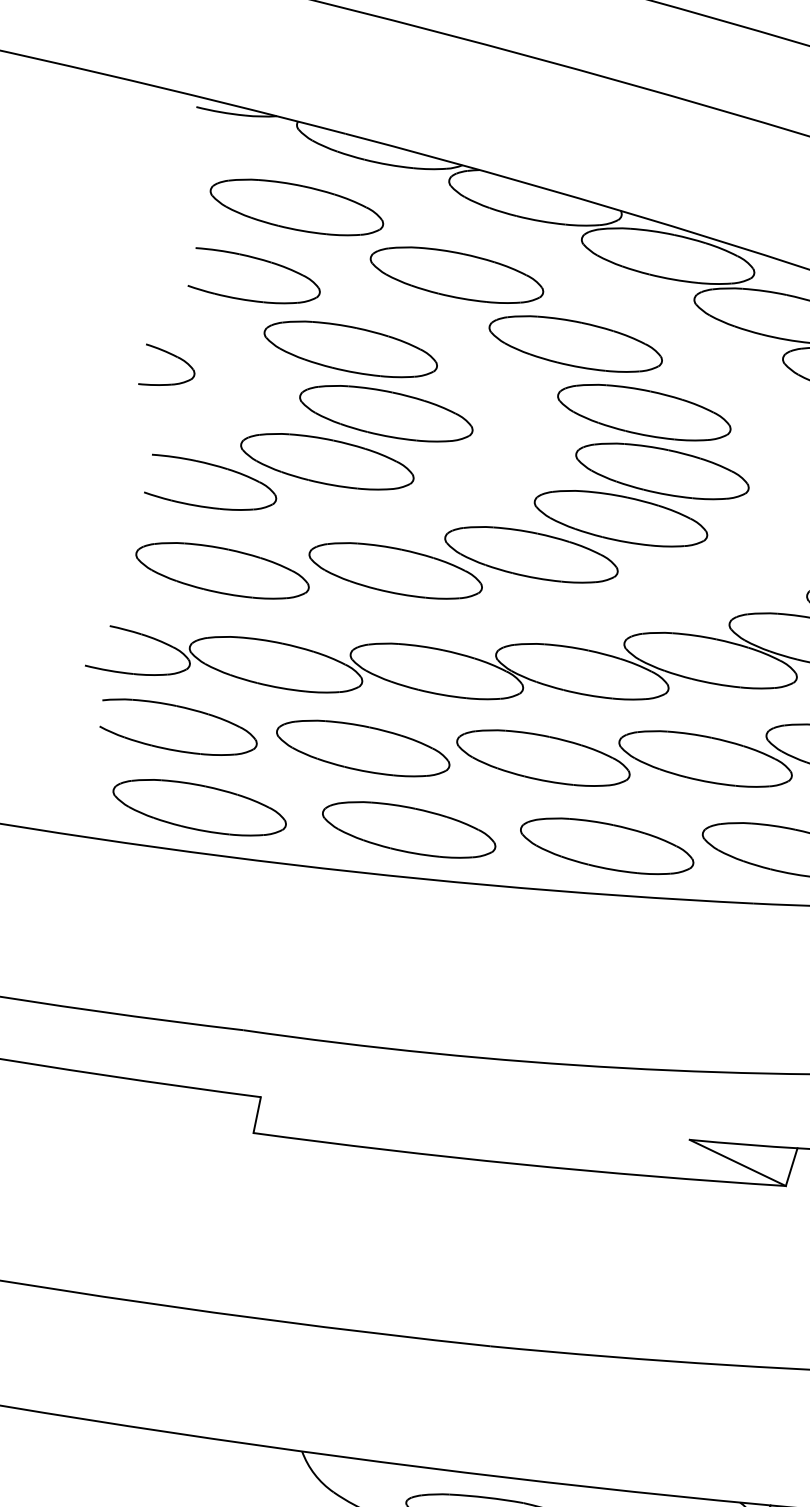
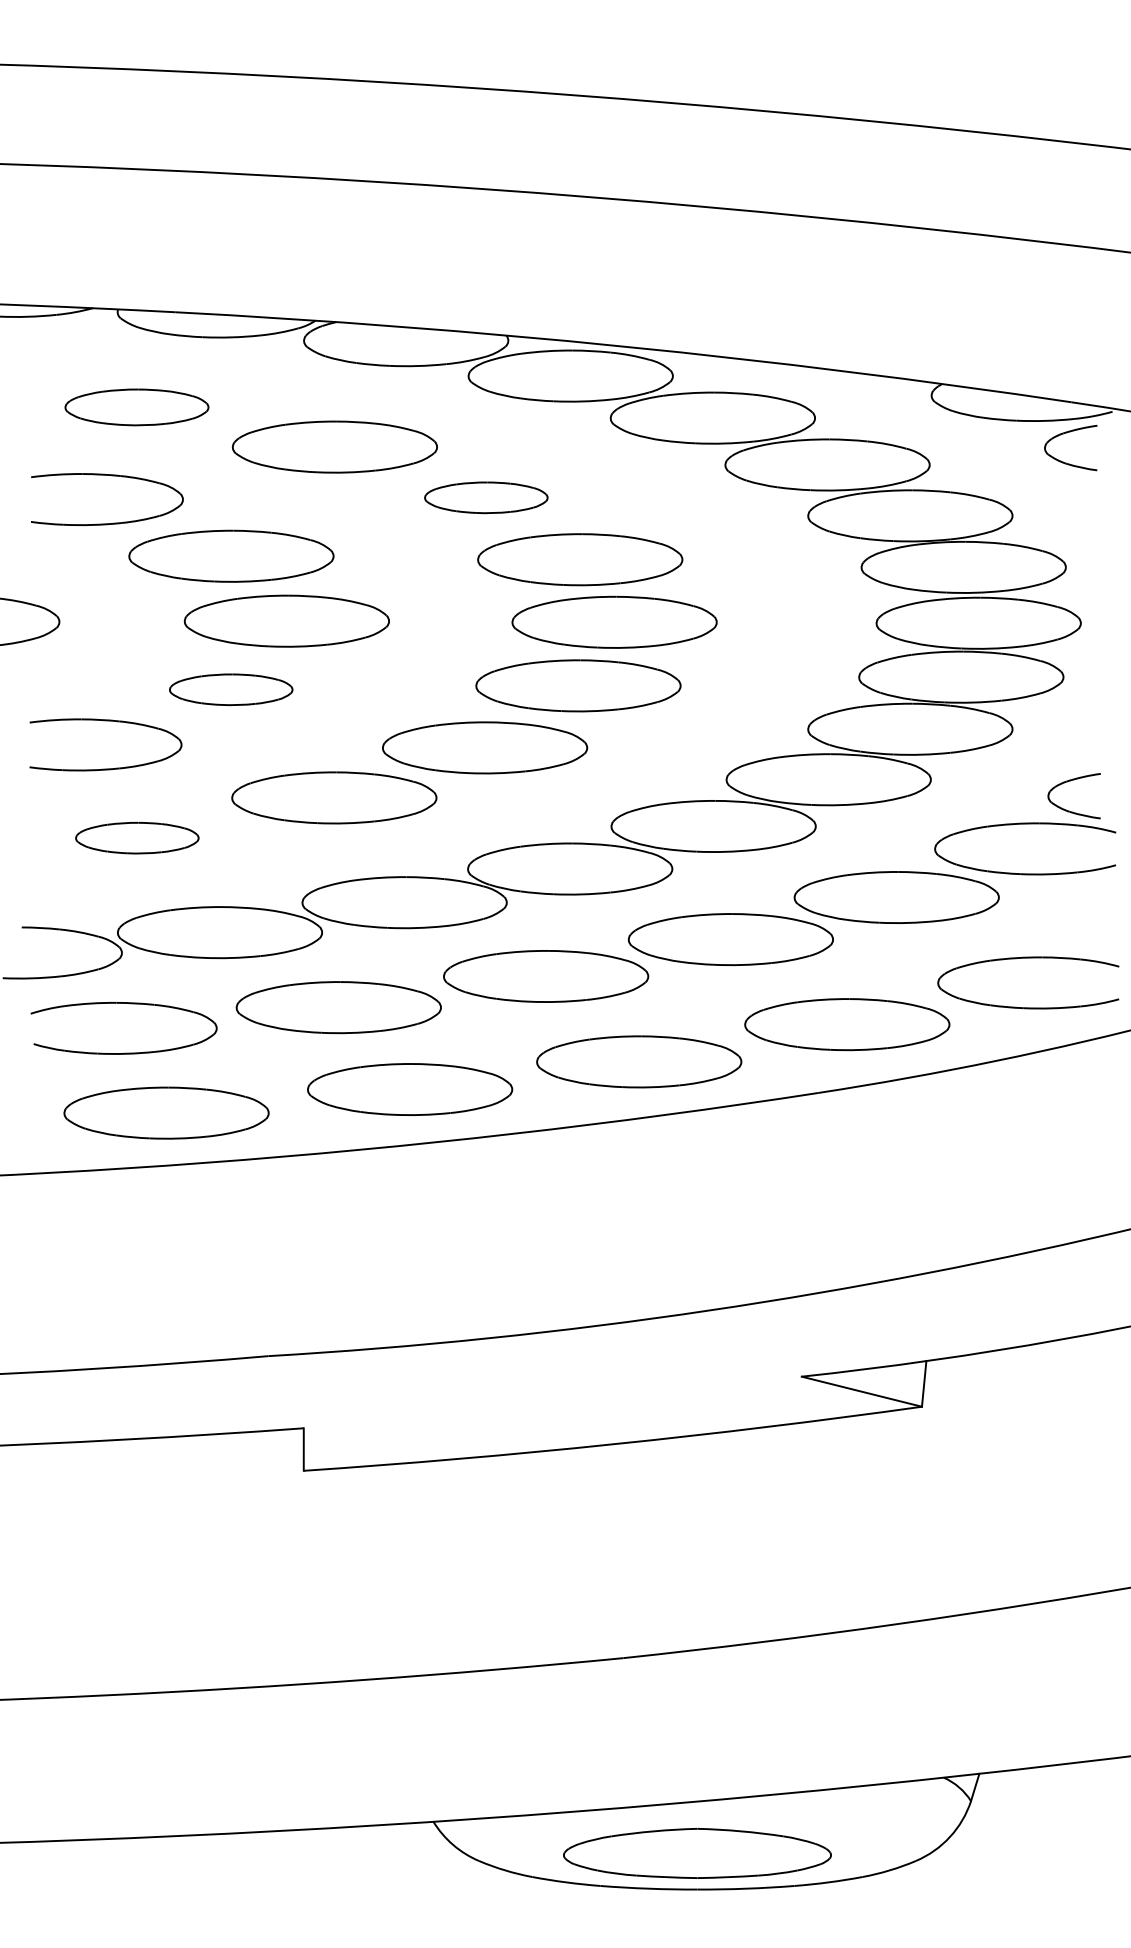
part: (296, 207) -> (136, 407), size x0.7
part: (576, 343) -> (486, 497), size x0.6
part: (327, 461) -> (231, 689), size x0.6
part: (222, 570) -> (137, 837), size x0.6

